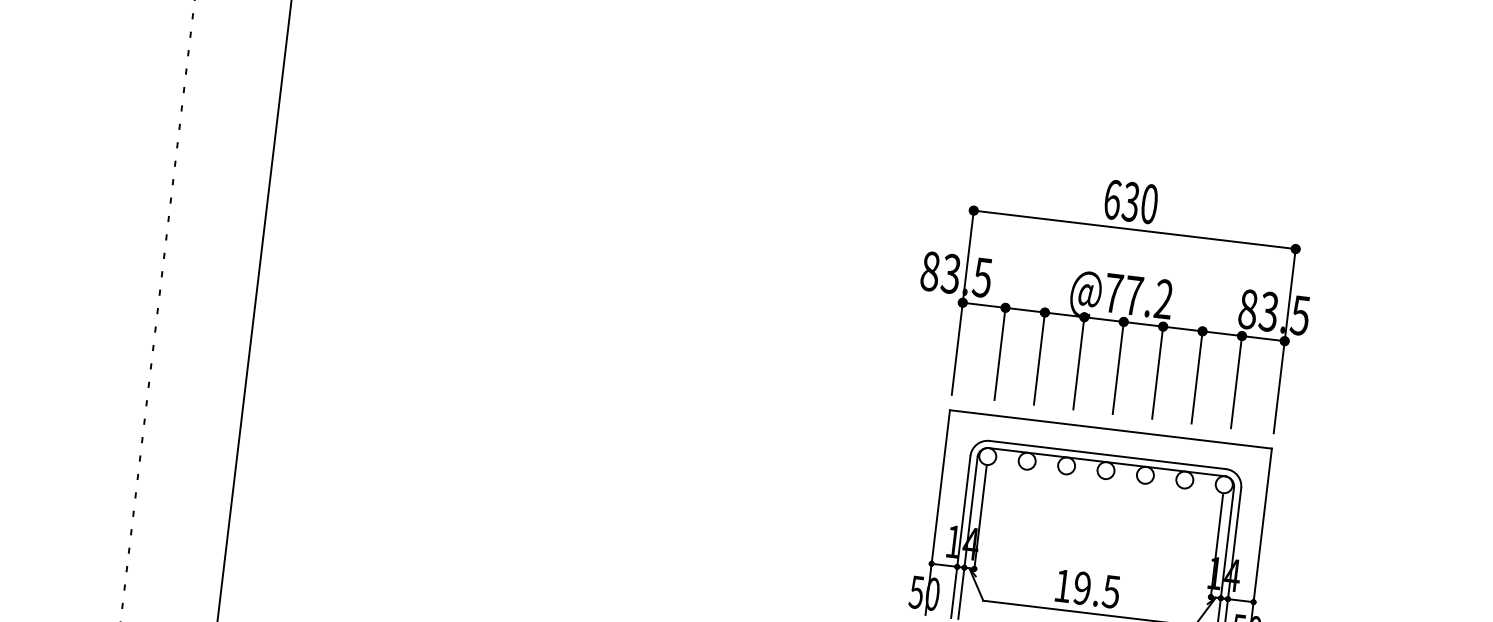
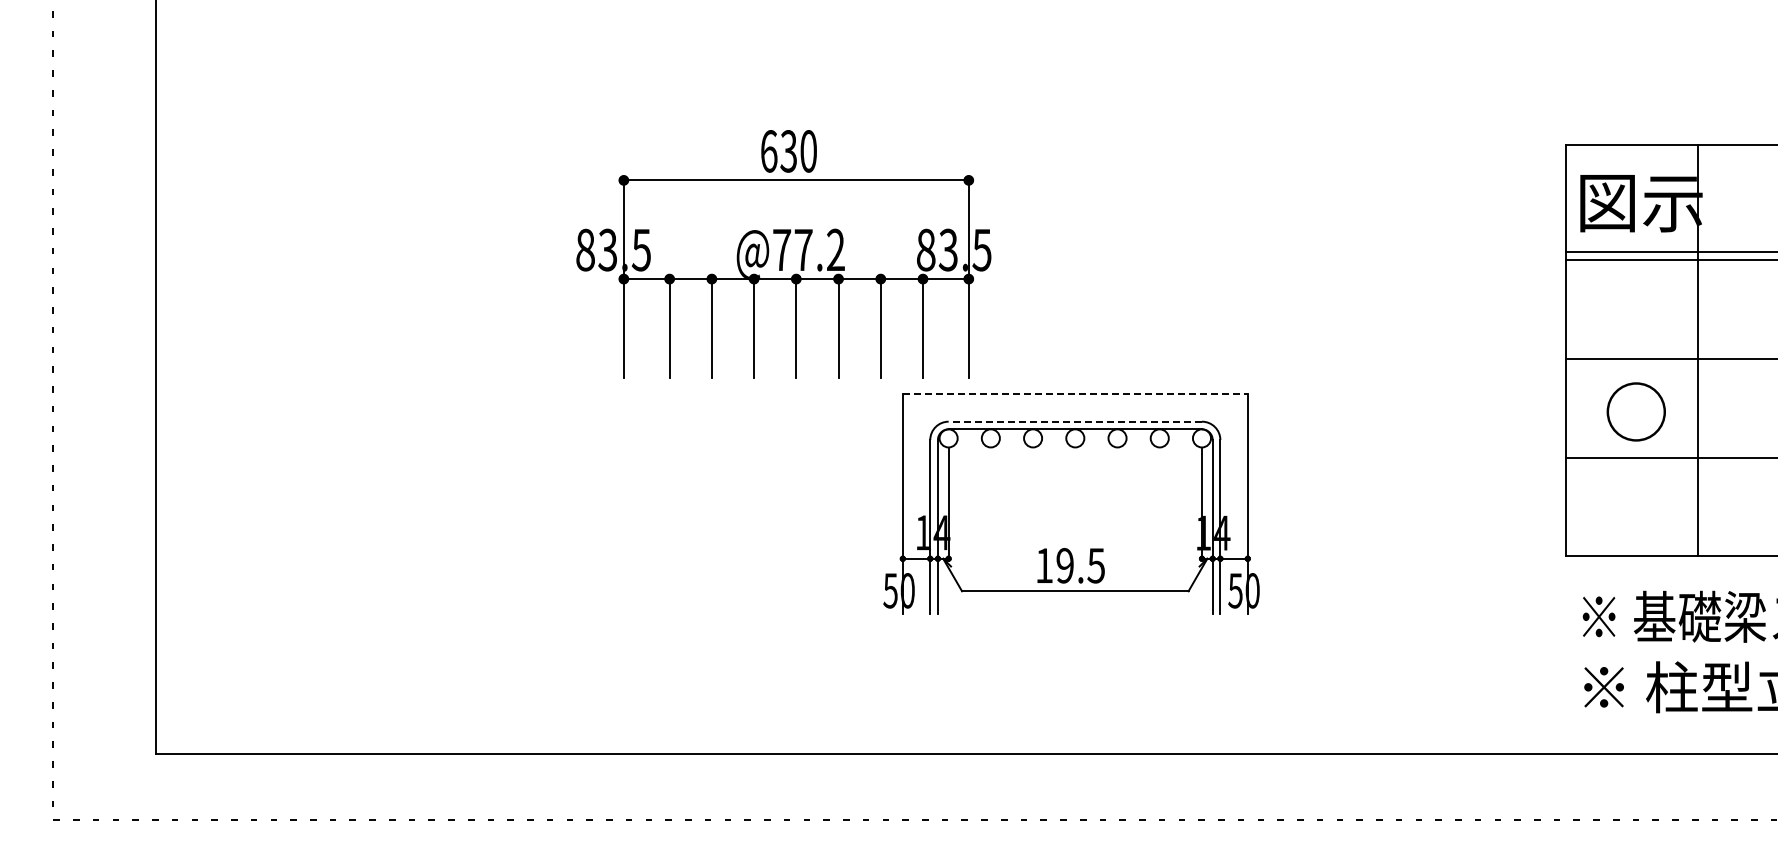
part: (1114, 297) -> (783, 254), moved
line: (1111, 429) -> (1075, 394), solid -> dashed
line: (1108, 454) -> (1075, 421), solid -> dashed

